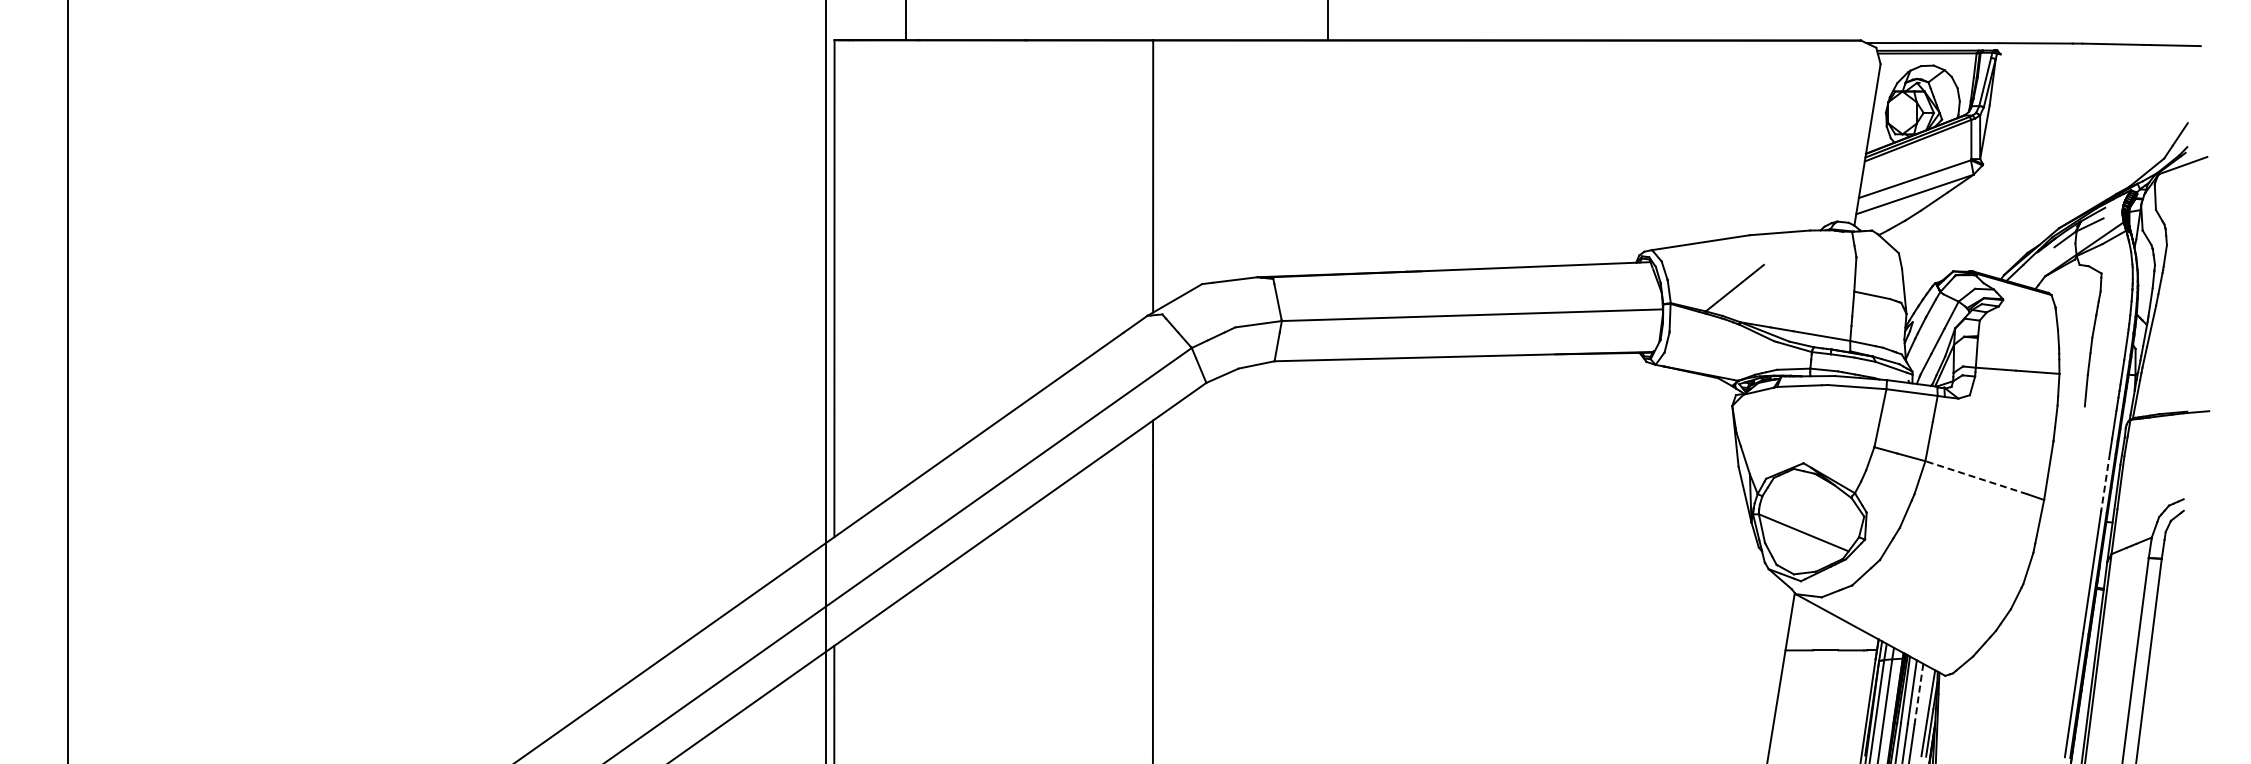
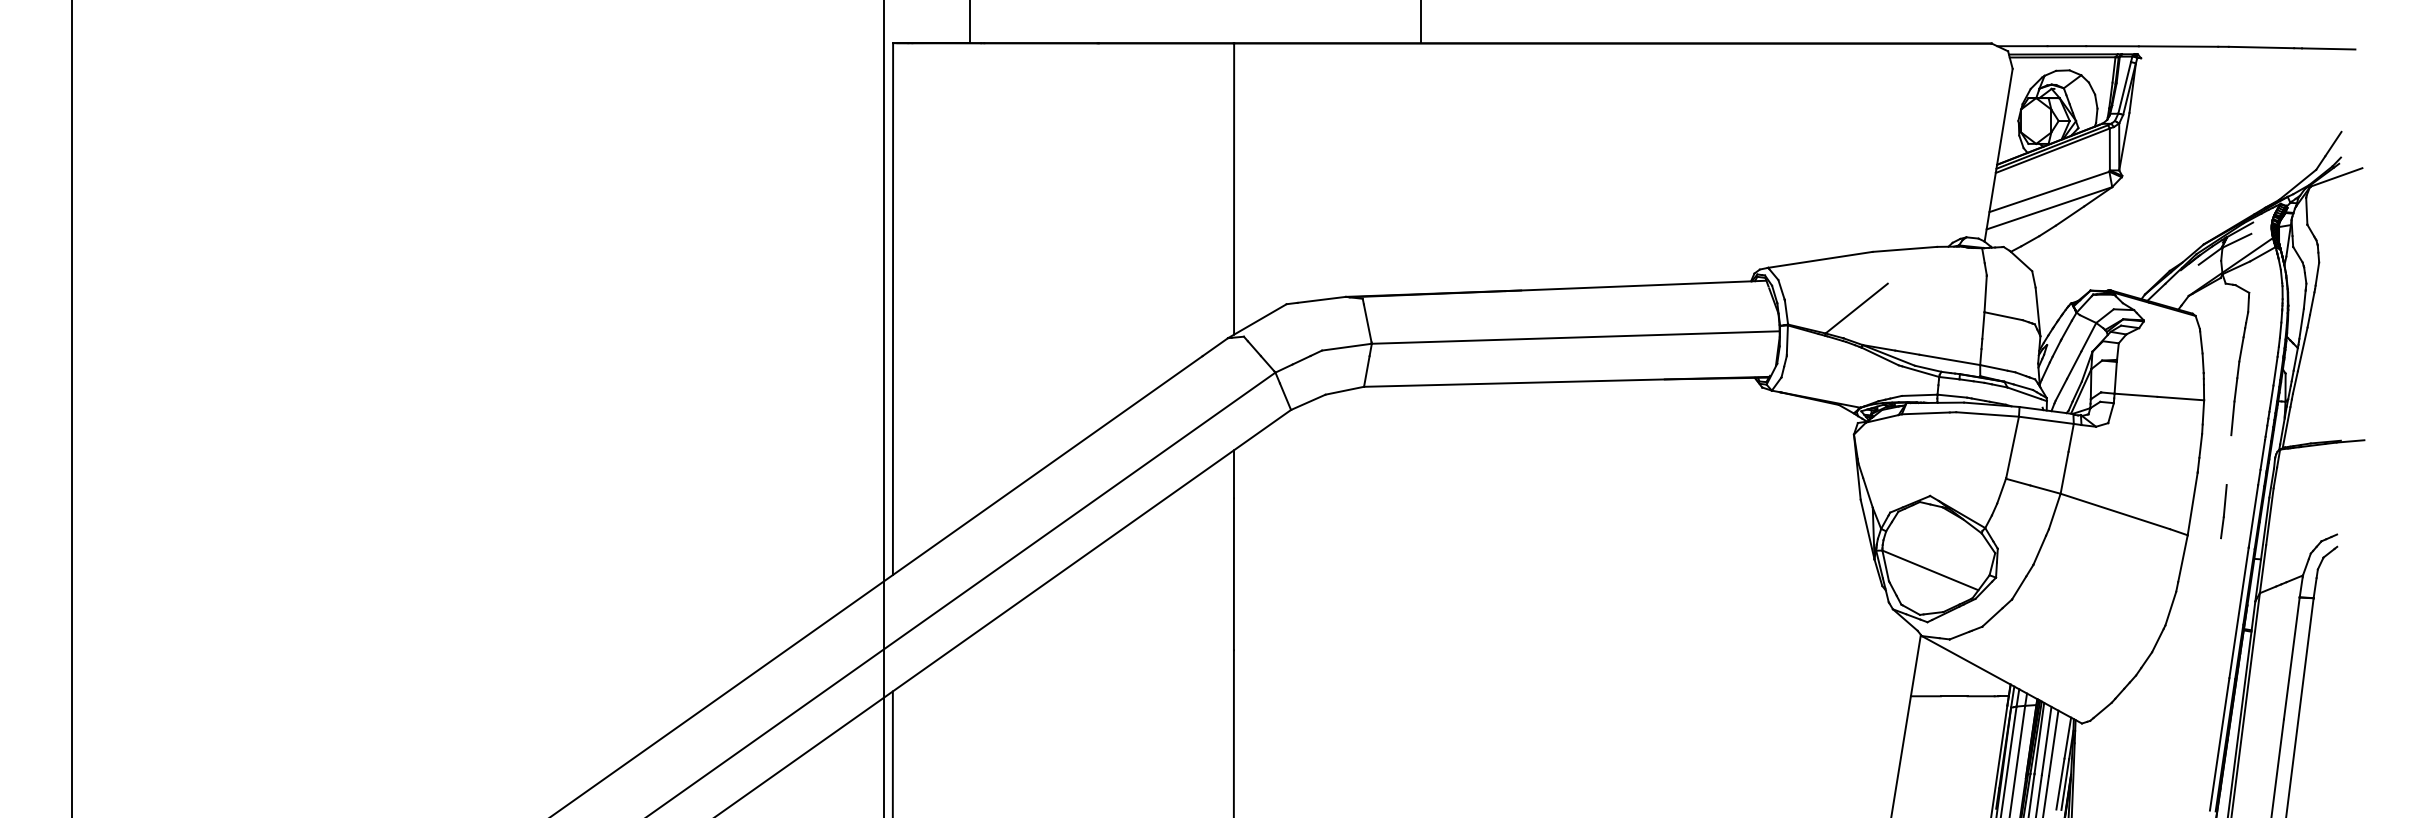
line: (1976, 477) -> (2115, 511), dashed -> solid
line: (2077, 477) -> (2223, 511), added
line: (2105, 482) -> (2253, 516), dashed -> solid
line: (1918, 694) -> (2053, 743), dashed -> solid

